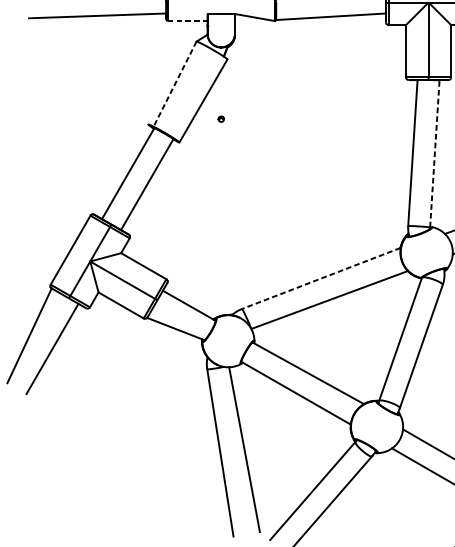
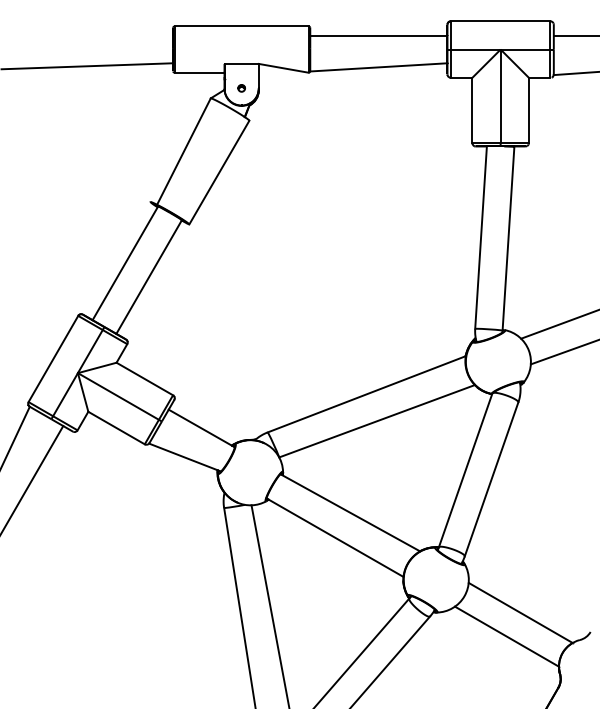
line: (187, 20) -> (199, 72), dashed -> solid
line: (174, 84) -> (183, 152), dashed -> solid
part: (221, 119) -> (241, 88), moved
line: (434, 153) -> (508, 238), dashed -> solid
line: (321, 278) -> (366, 394), dashed -> solid

